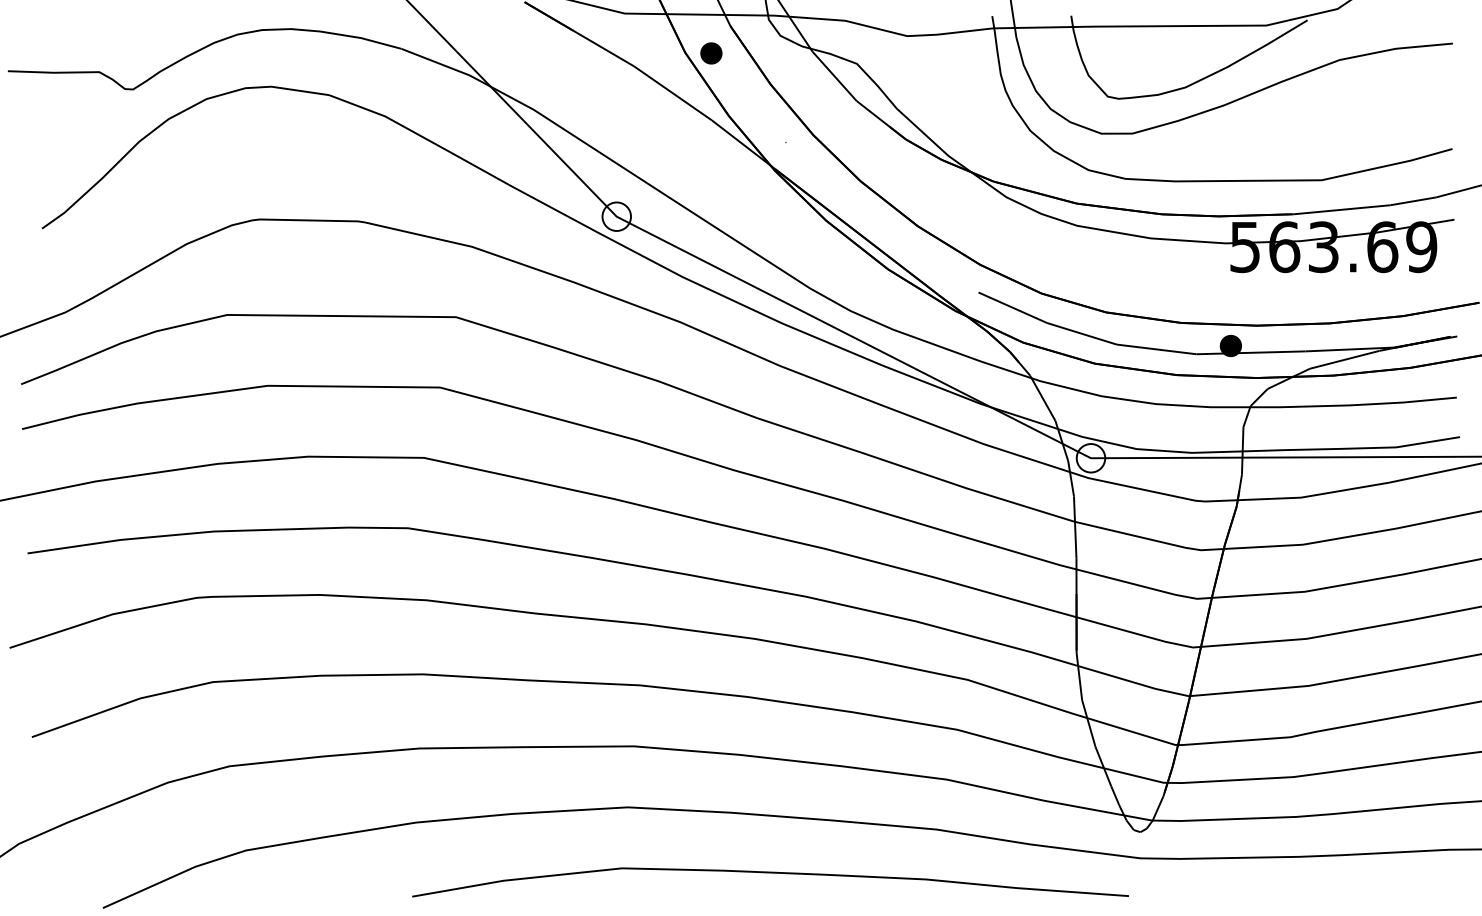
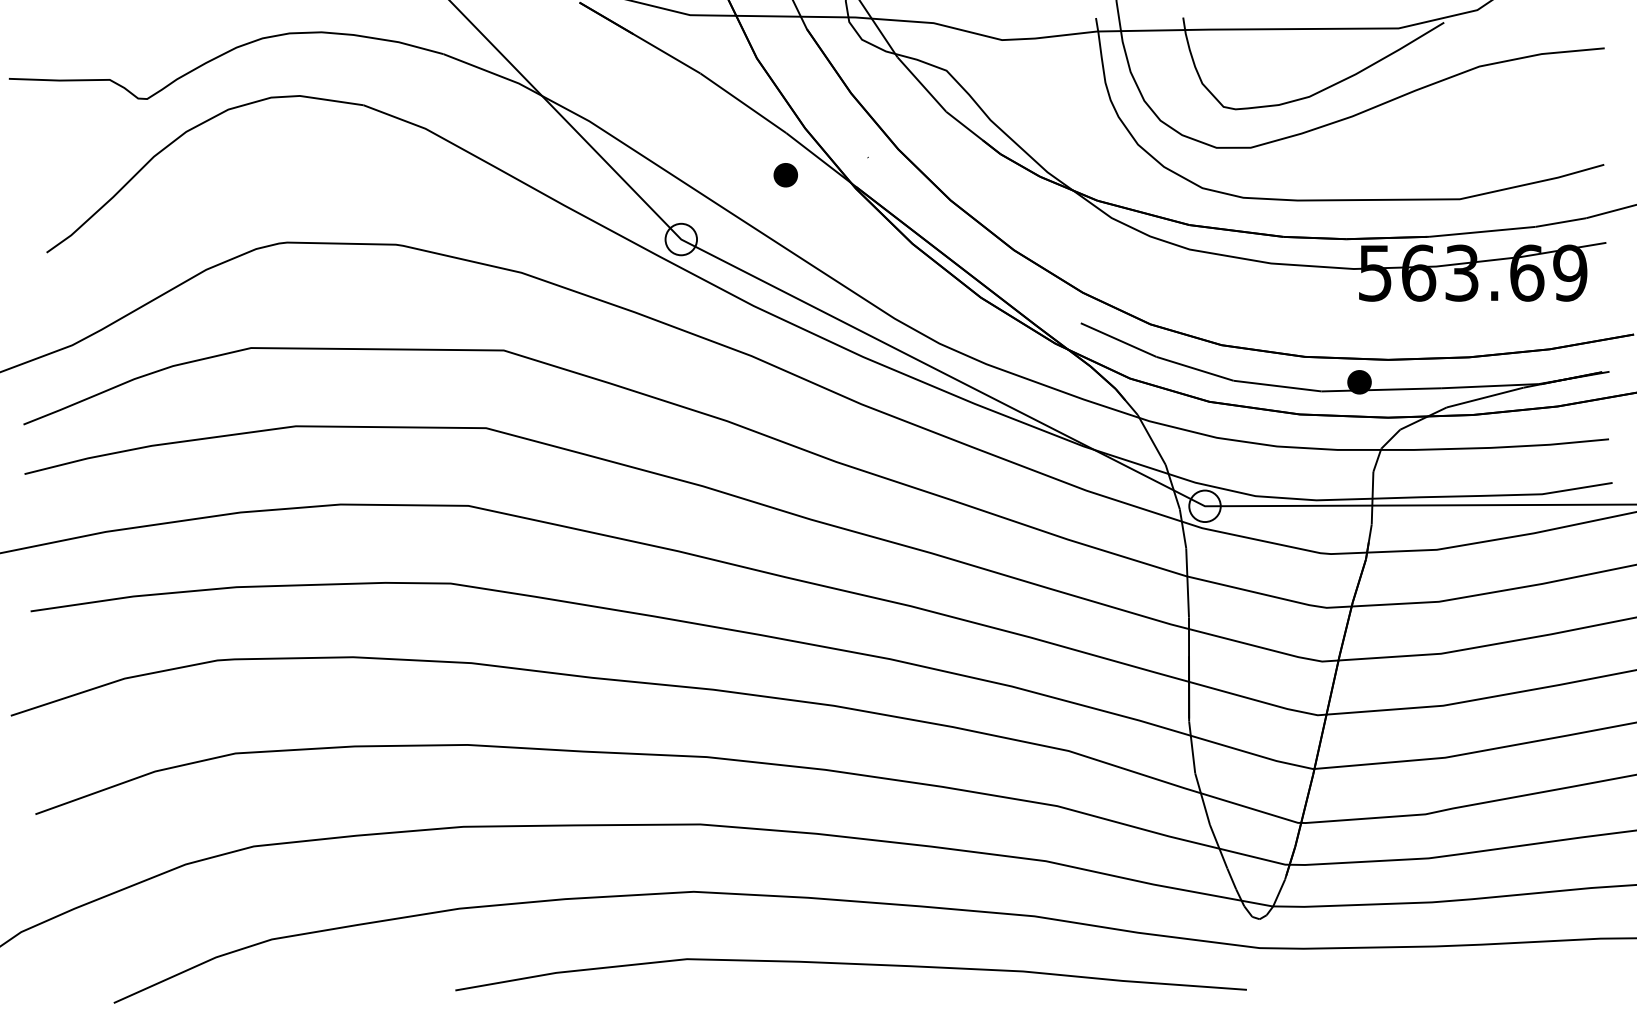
part: (711, 53) -> (785, 175), moved

